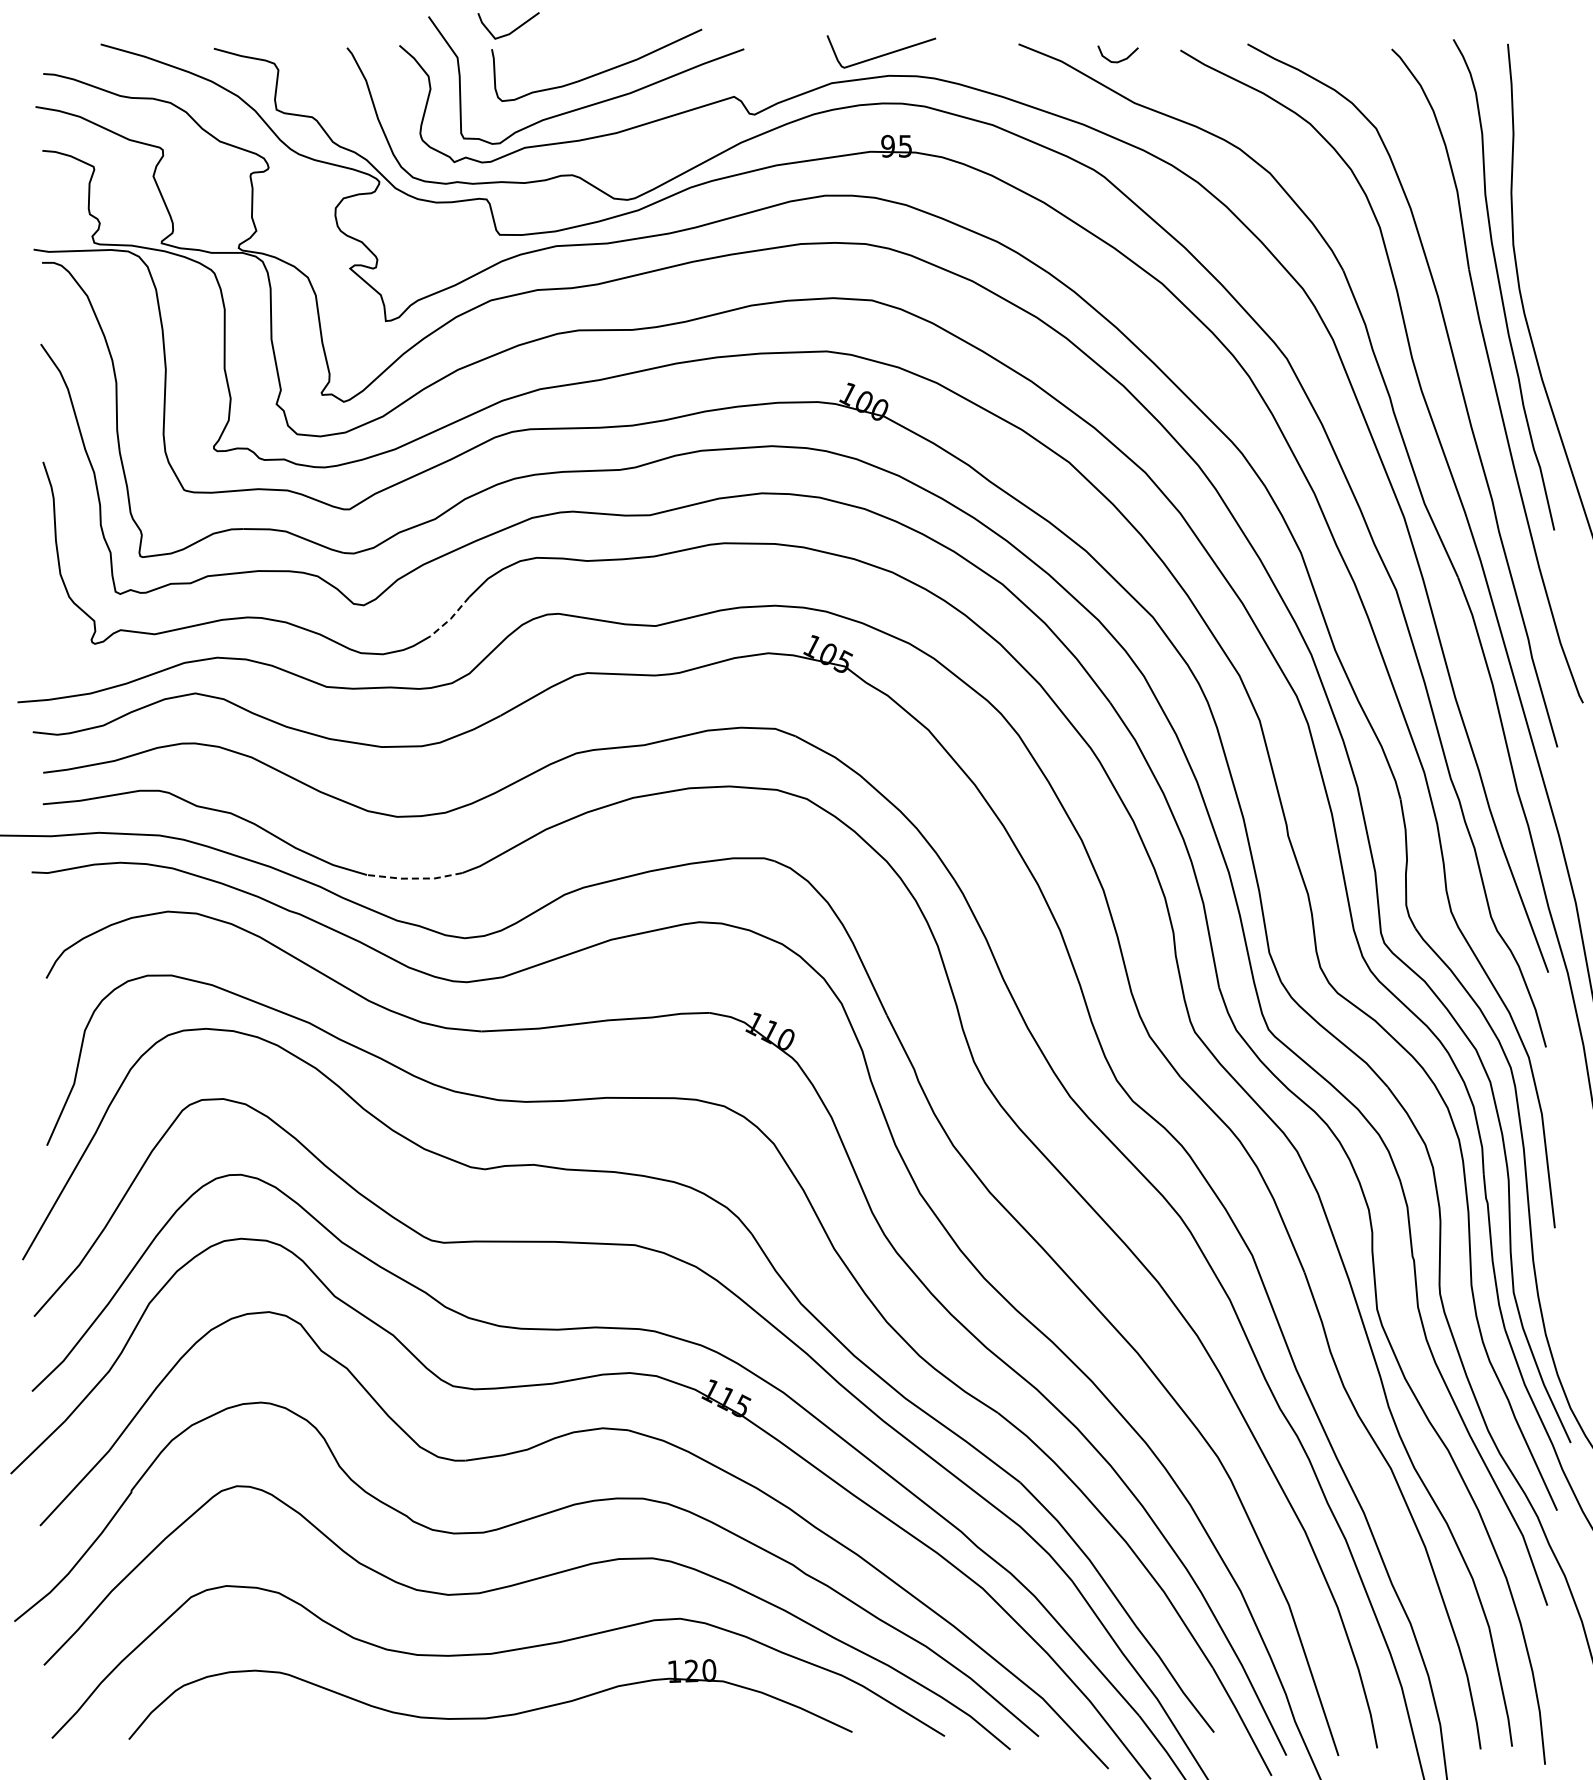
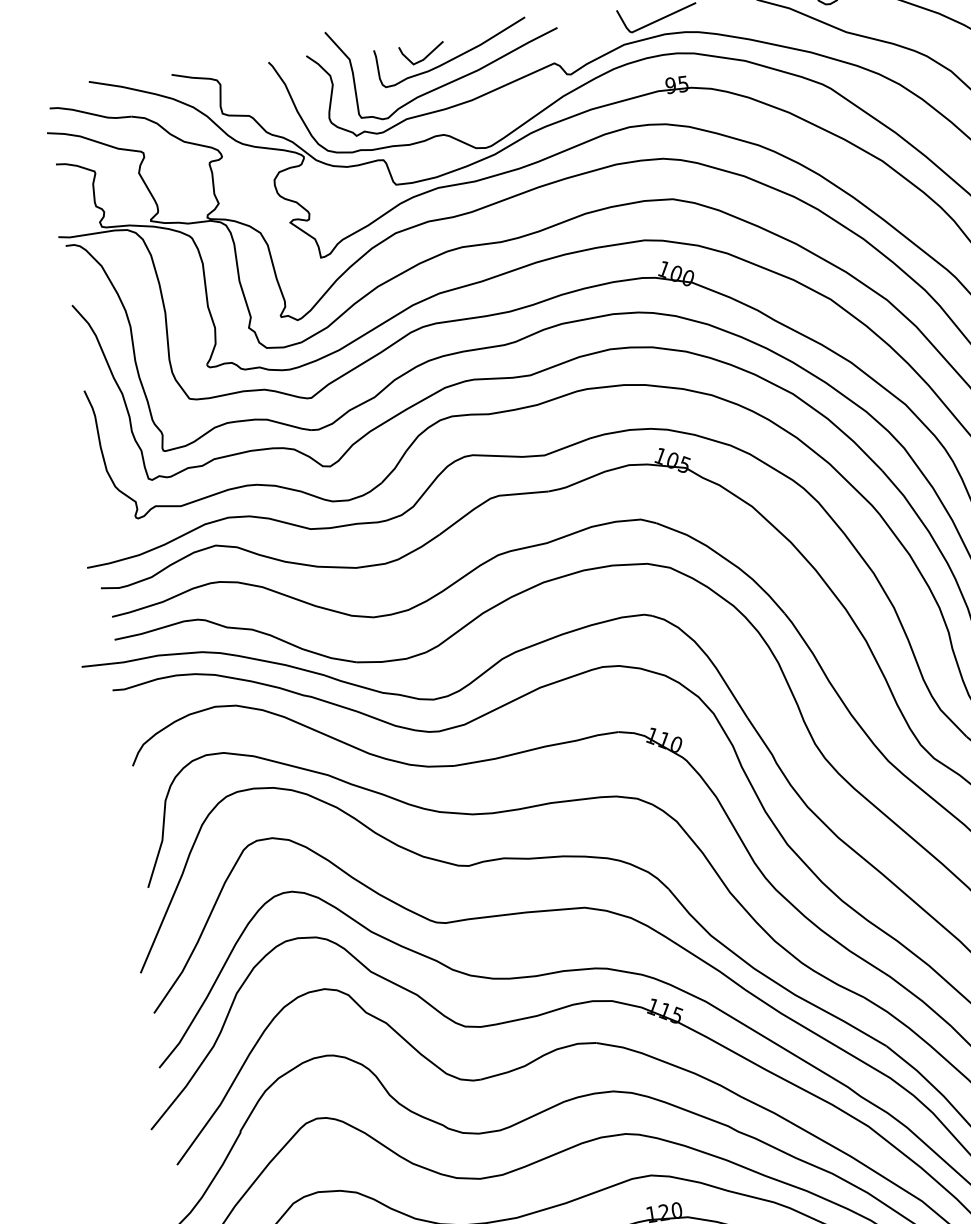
line: (512, 30) -> (425, 56), moved
line: (450, 618) -> (394, 468), dashed -> solid
line: (414, 878) -> (391, 660), dashed -> solid

